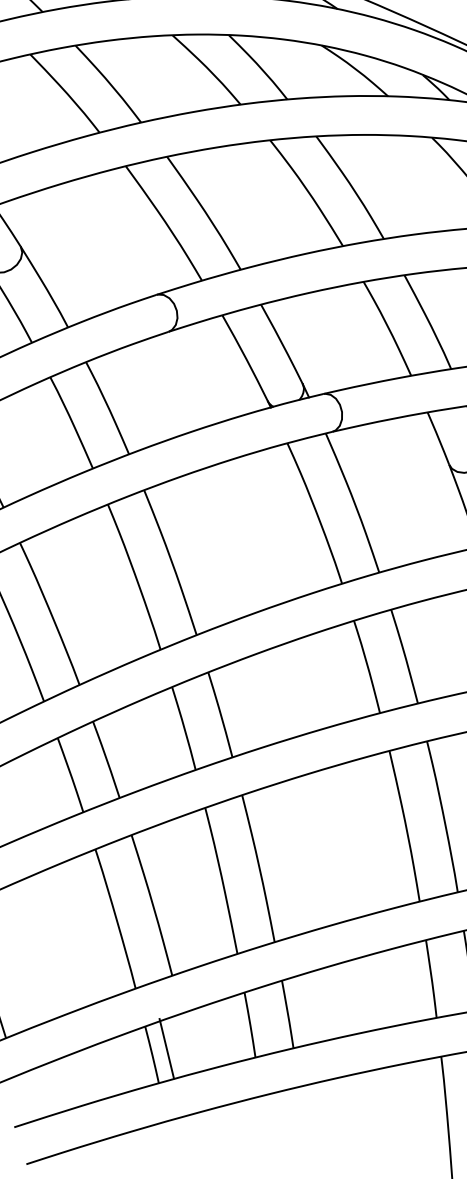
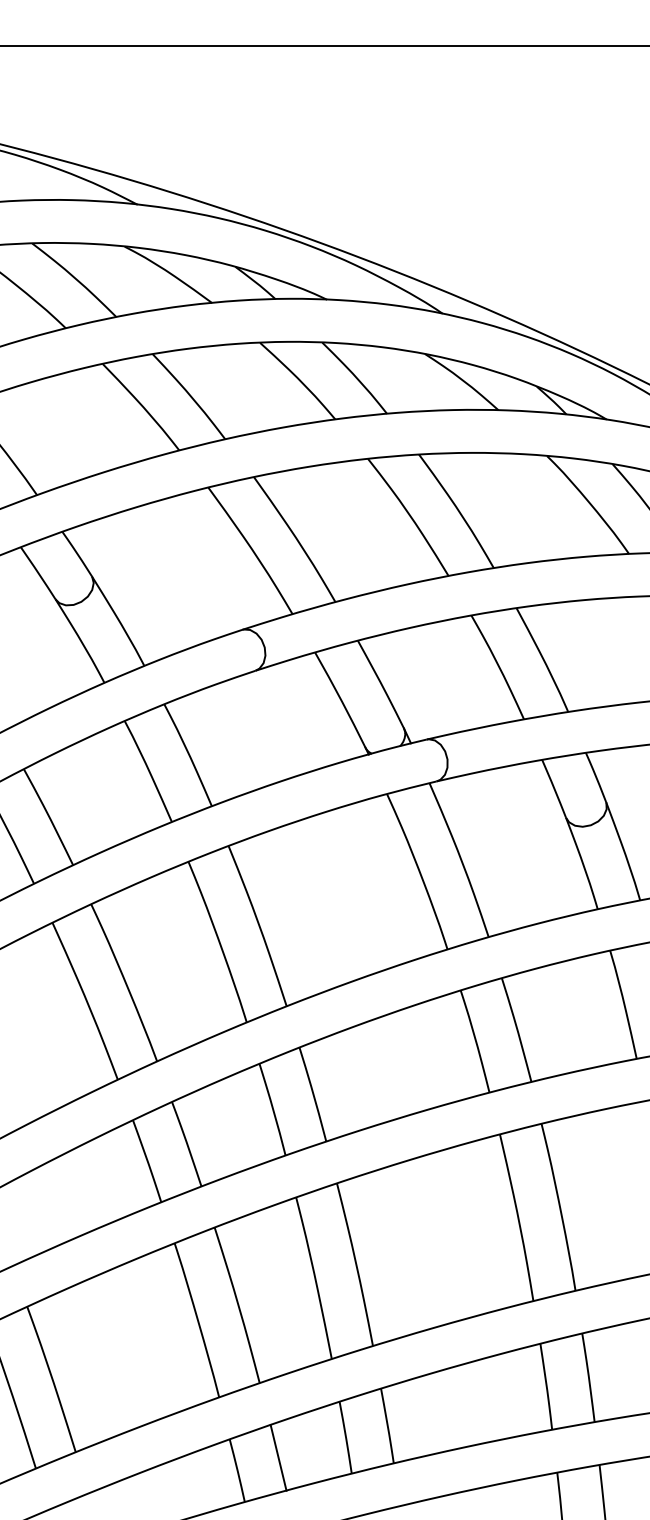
line: (166, 1048) -> (278, 1457), moved

